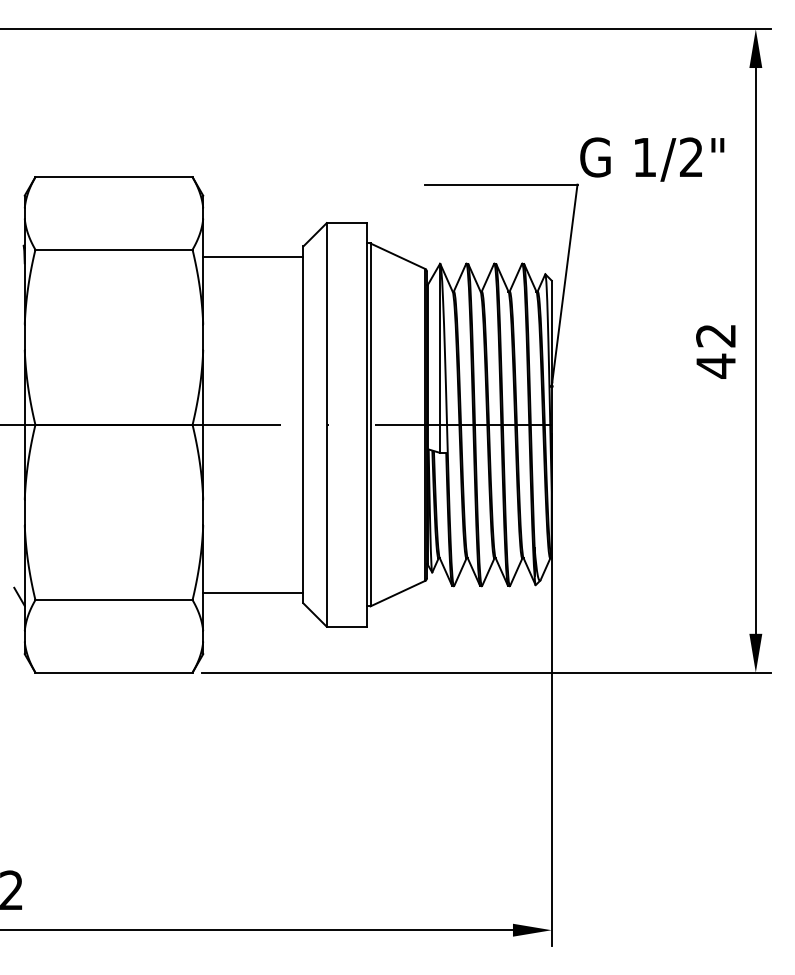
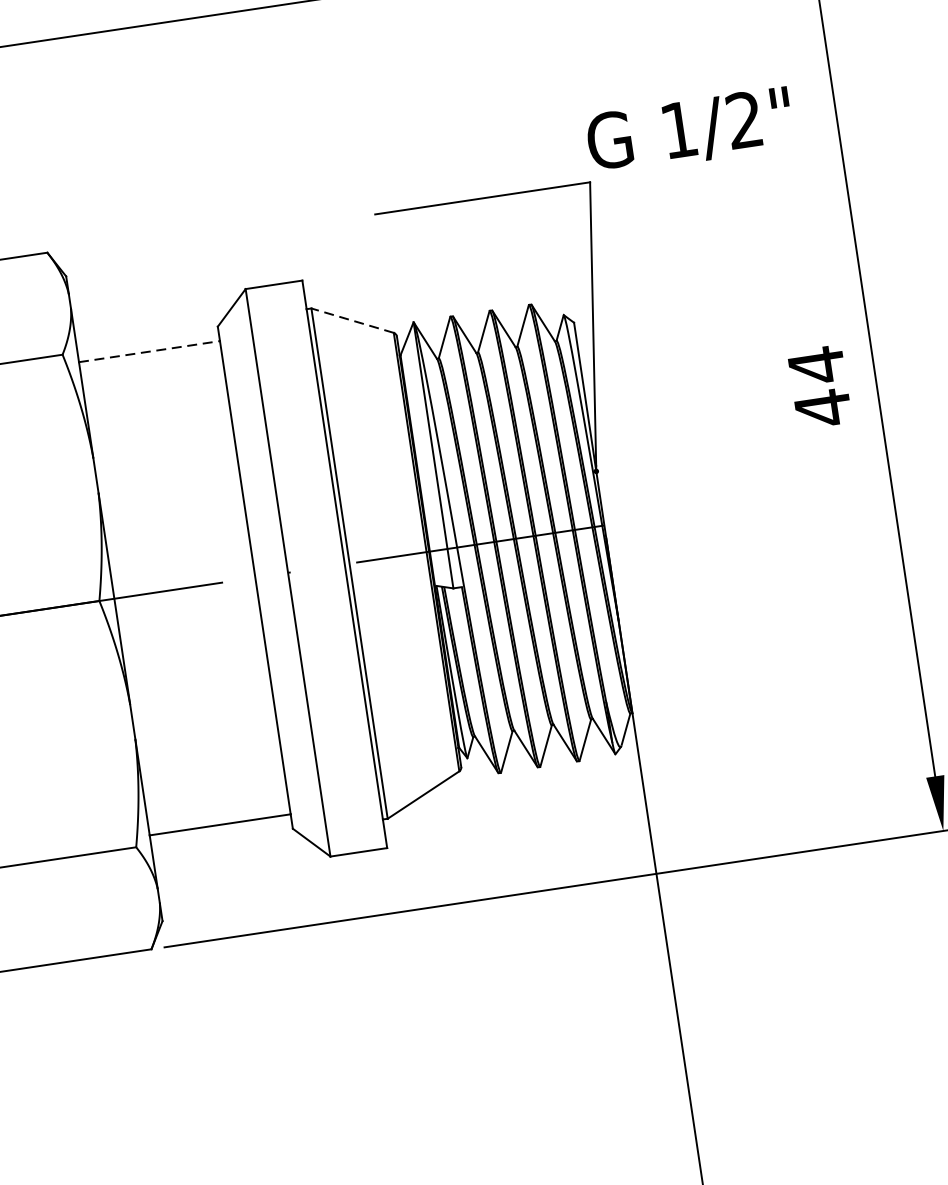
line: (253, 256) -> (149, 351), solid -> dashed
line: (397, 256) -> (352, 321), solid -> dashed
text: (715, 335) -> (815, 365), 42 -> 44

